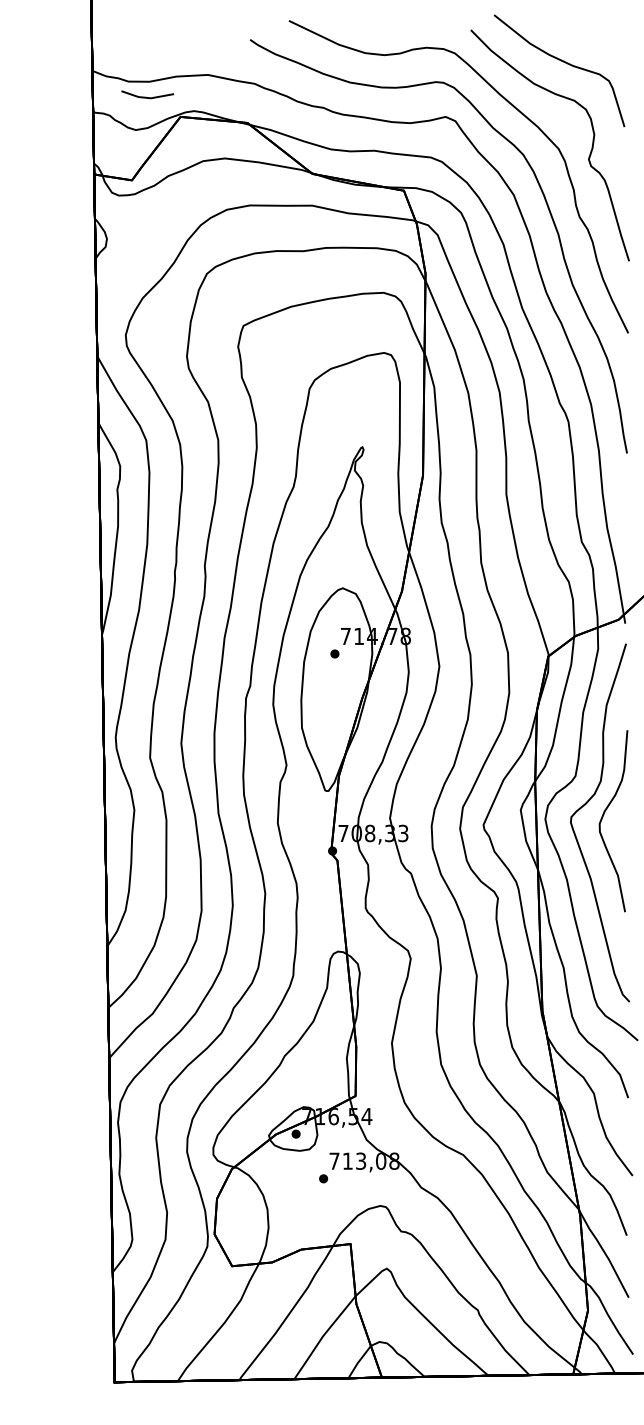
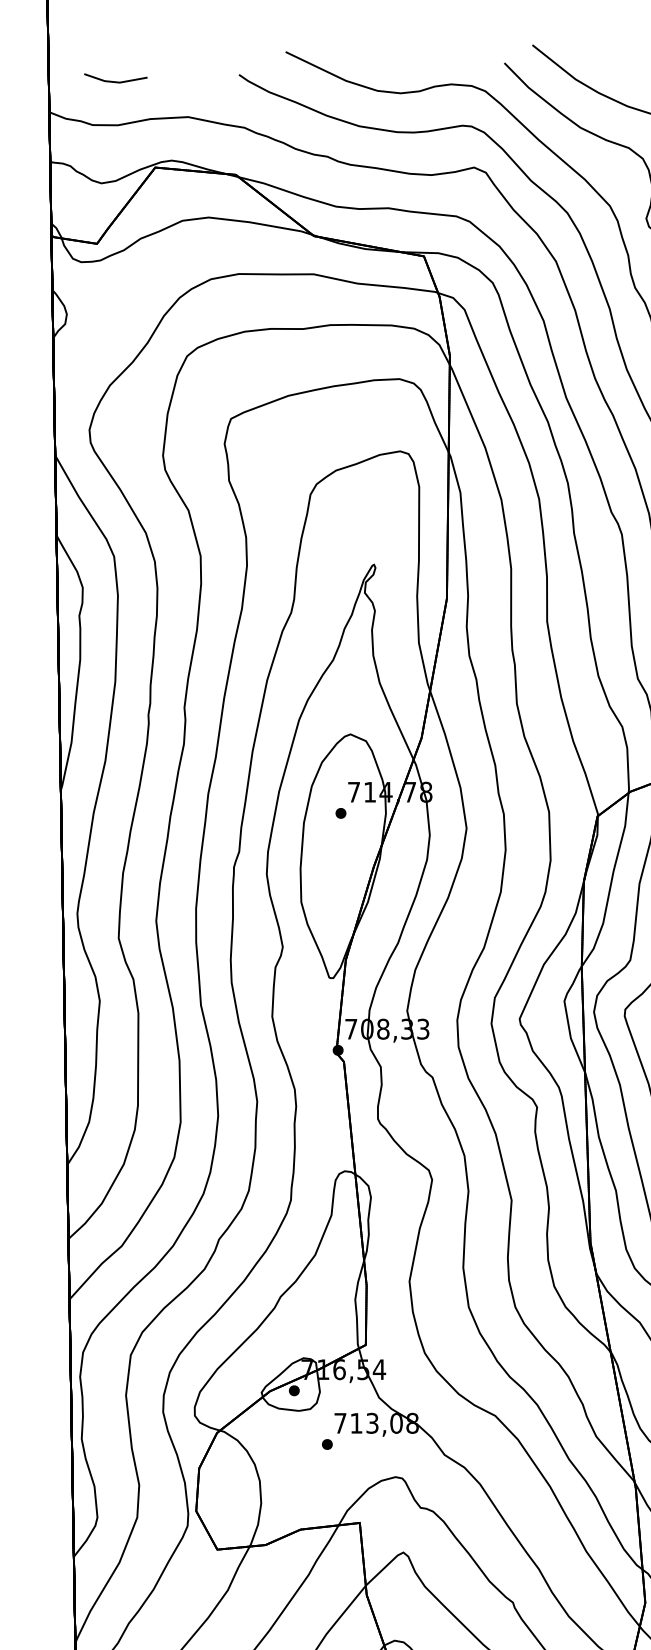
line: (146, 96) -> (114, 80), moved

